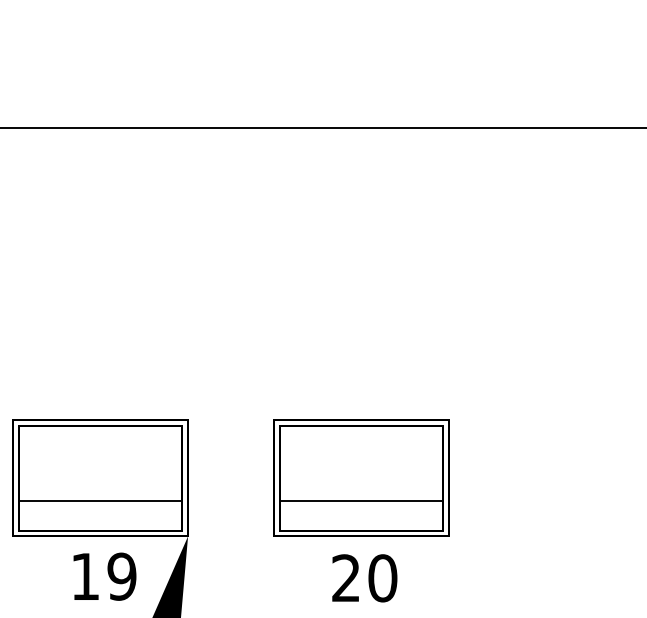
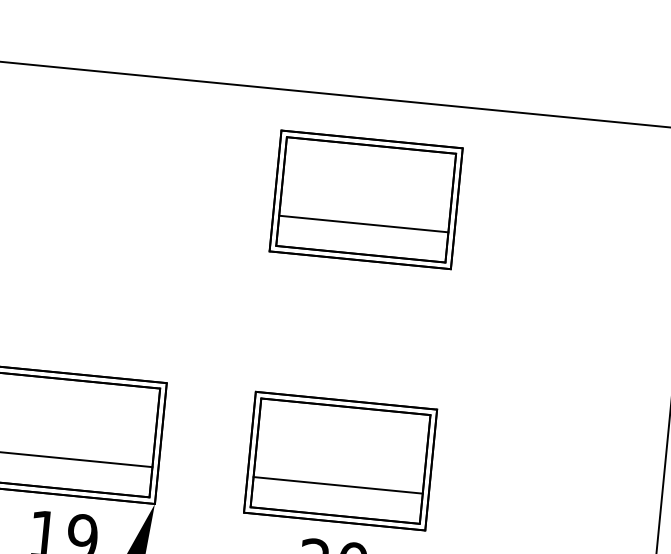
part: (361, 225) -> (366, 199), added

